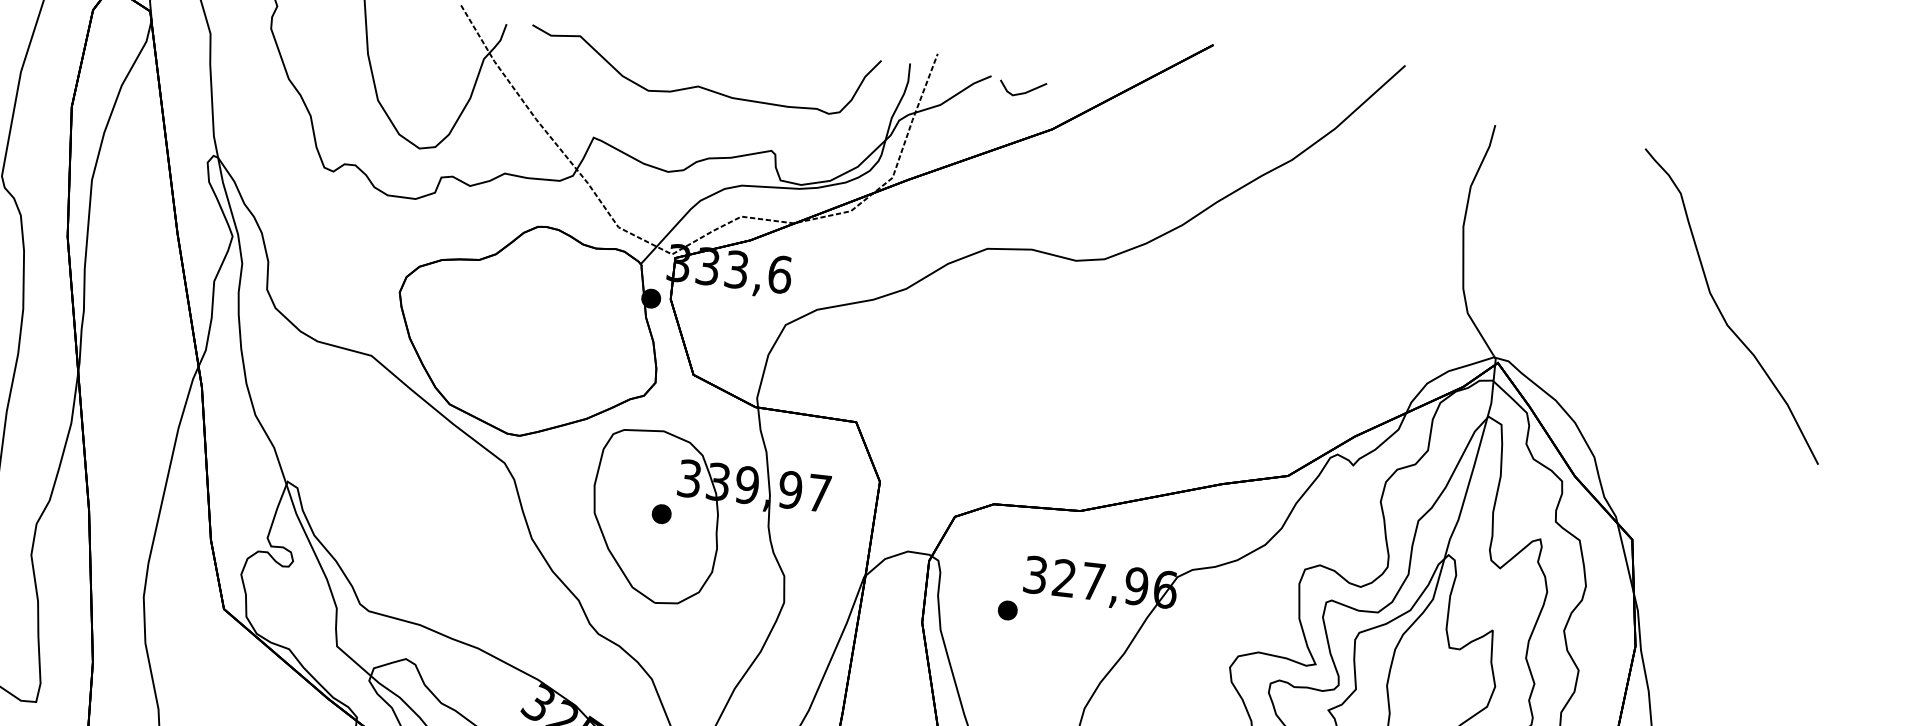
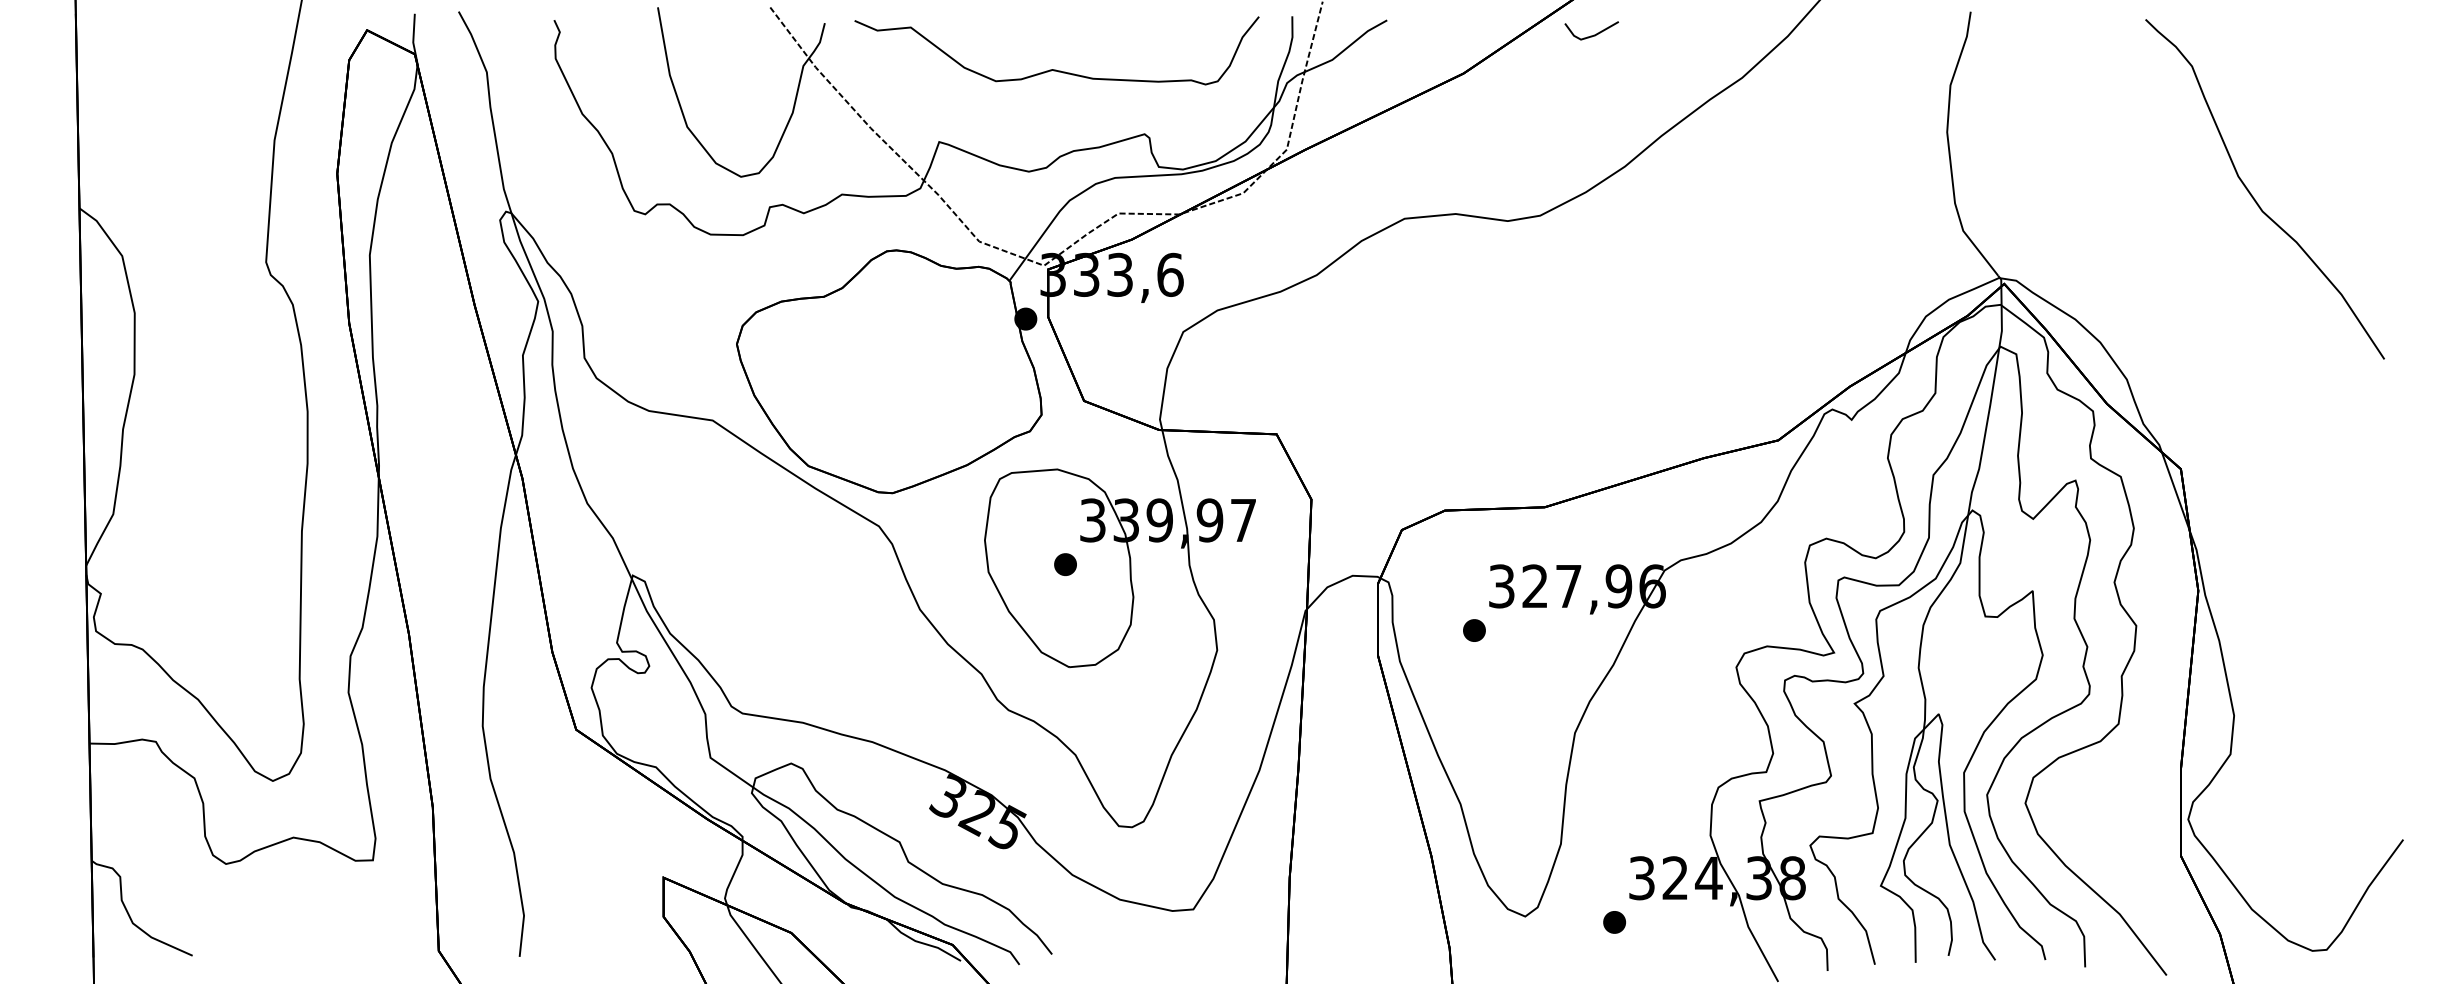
line: (1024, 92) -> (1593, 34), moved

